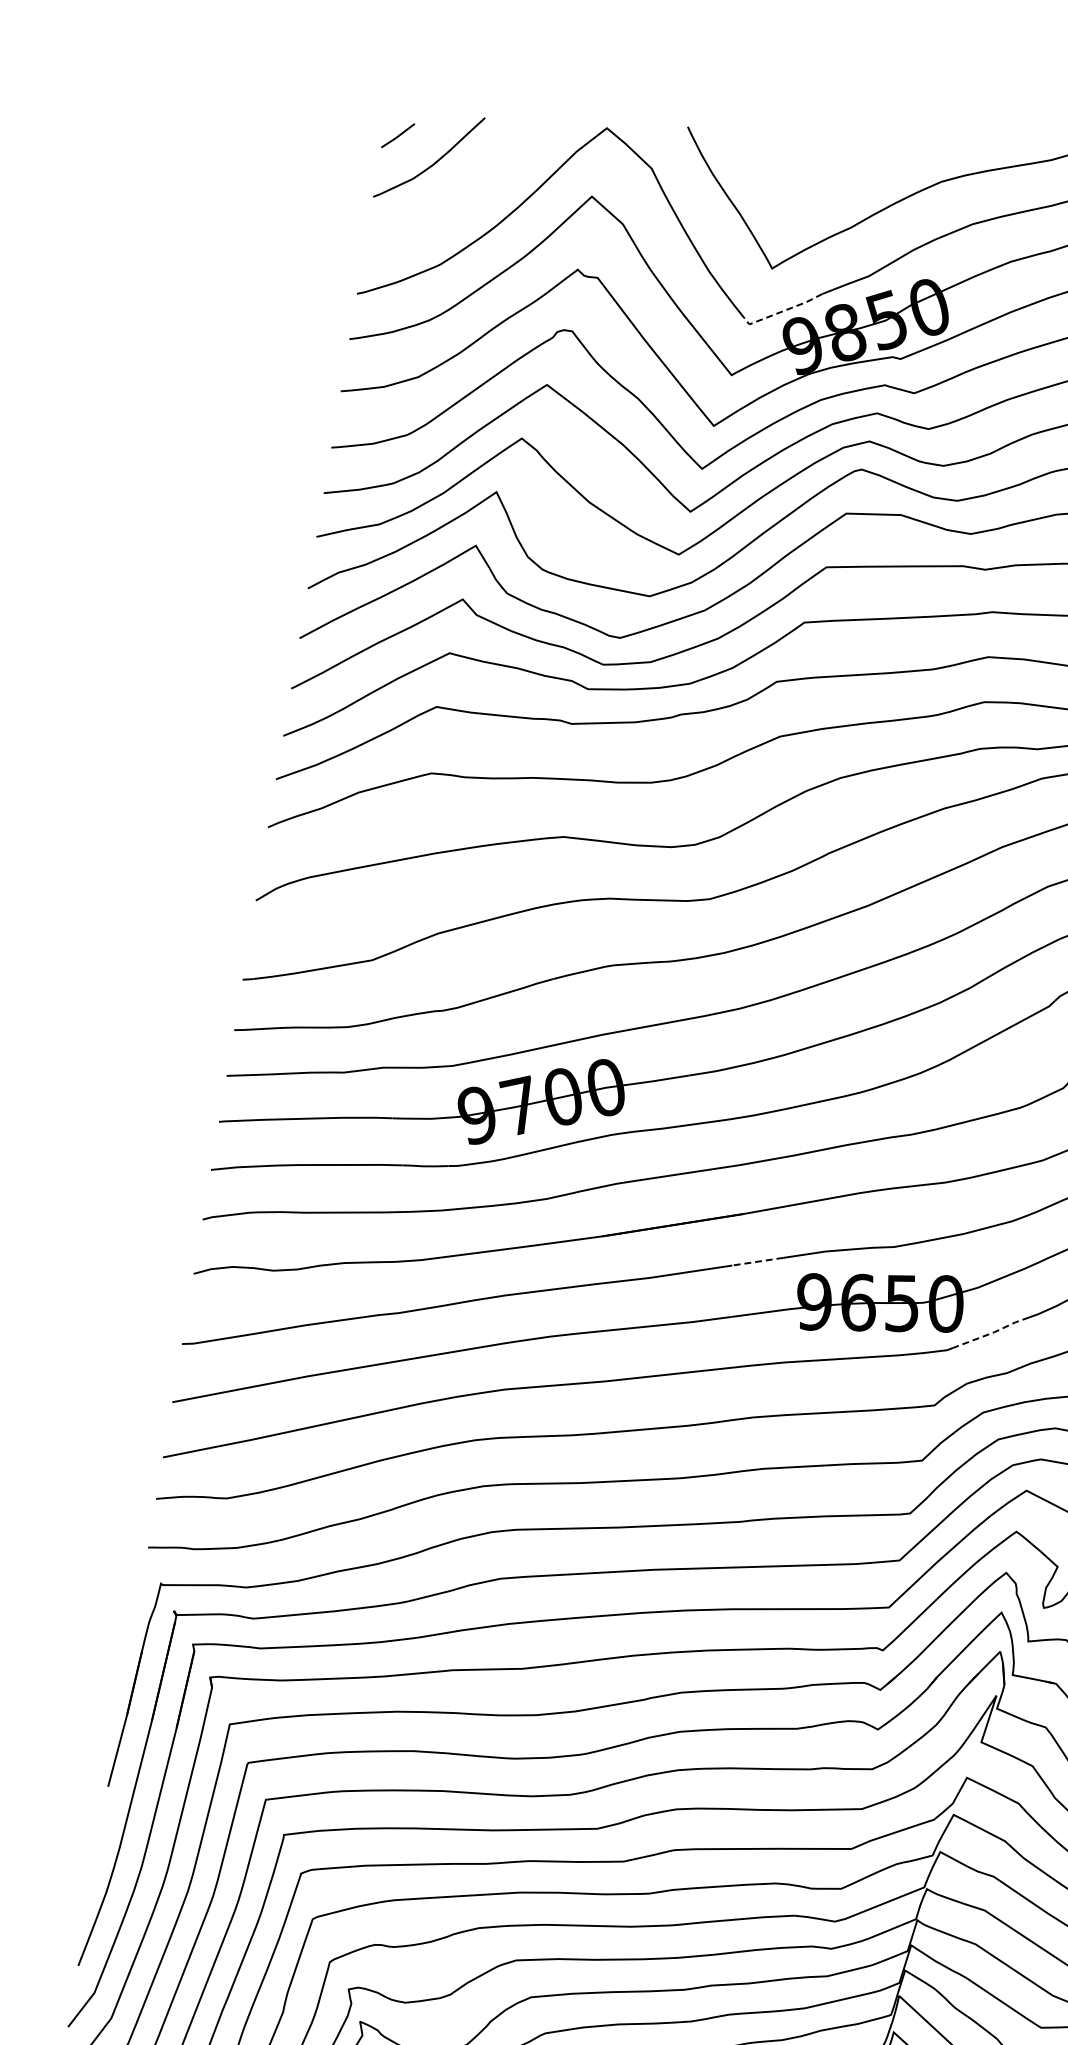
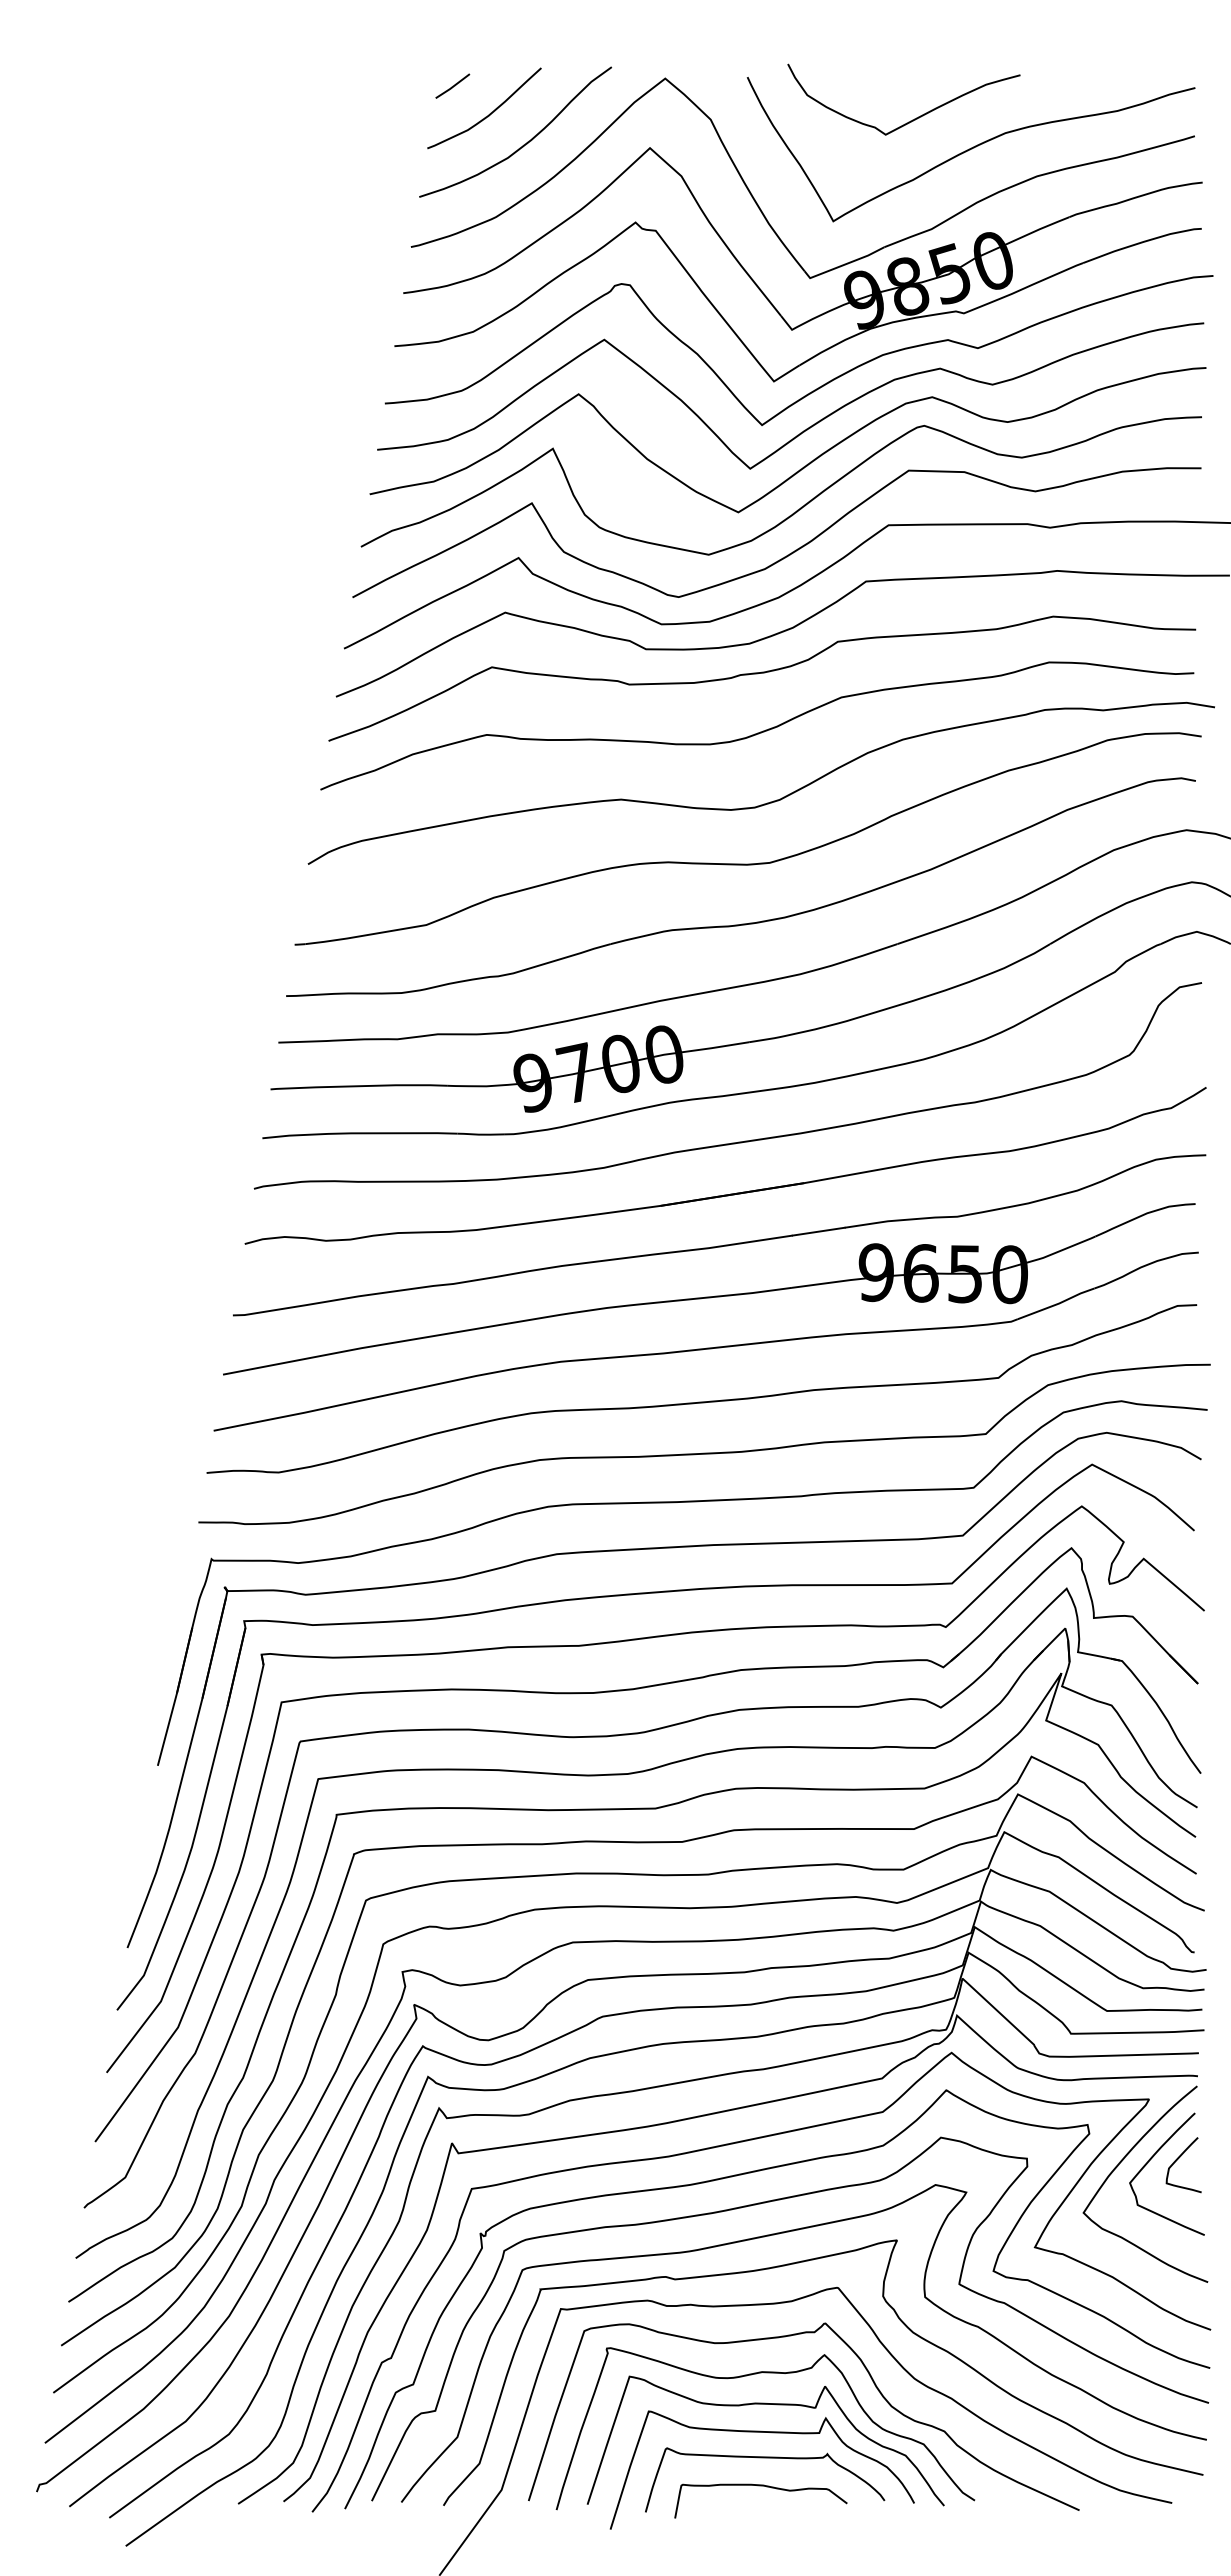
curve: (850, 168) -> (912, 119), added
curve: (467, 193) -> (523, 144), added
line: (782, 311) -> (843, 265), dashed -> solid
line: (757, 1261) -> (818, 1231), dashed -> solid
line: (992, 1333) -> (1057, 1304), dashed -> solid

